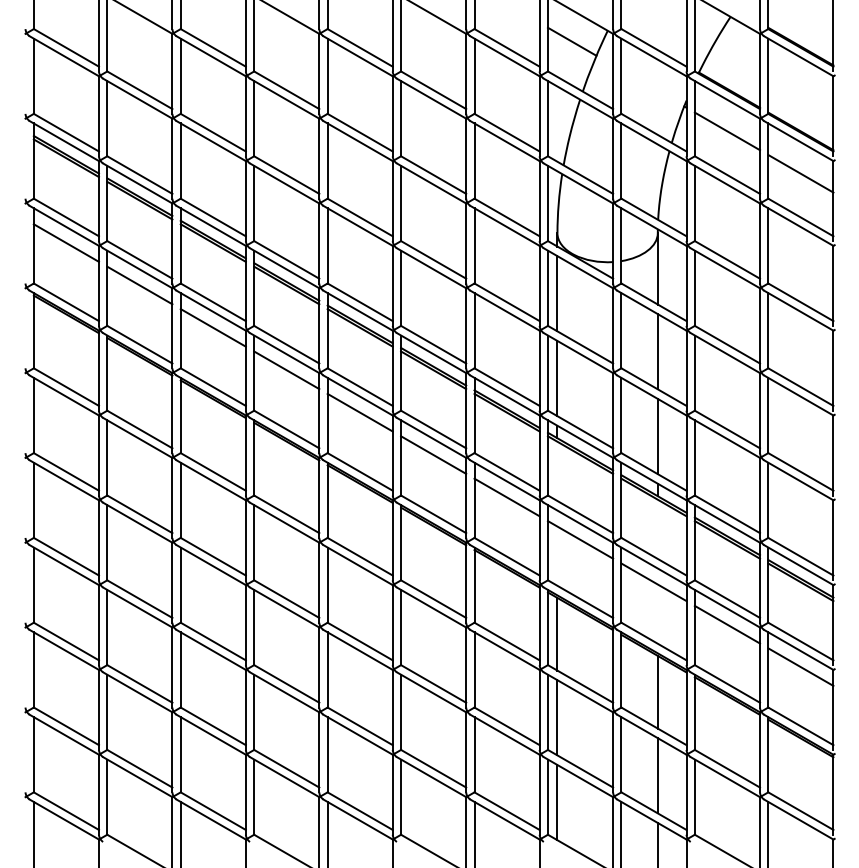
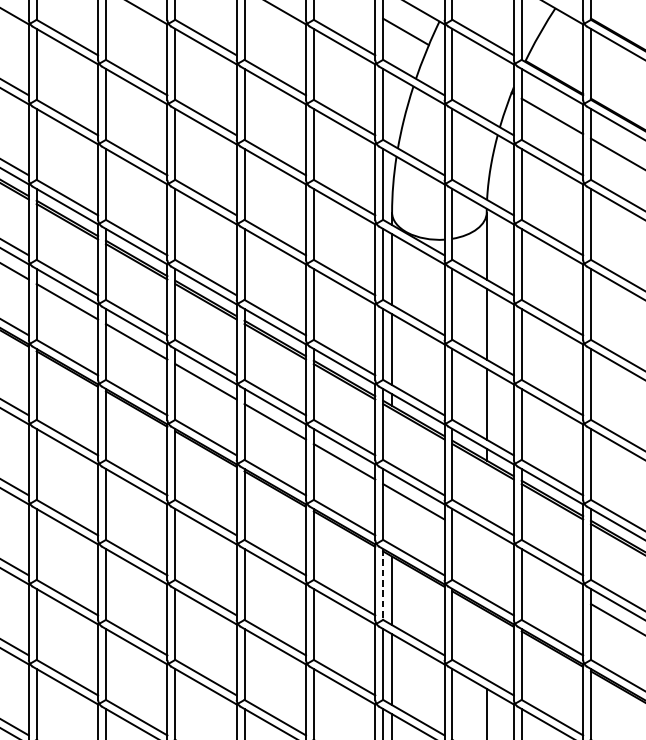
line: (653, 582) -> (482, 541), removed
line: (727, 624) -> (552, 581), removed
line: (547, 627) -> (382, 584), solid -> dashed
line: (657, 691) -> (486, 644), removed

